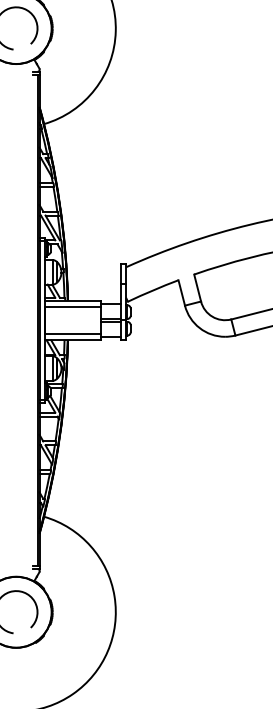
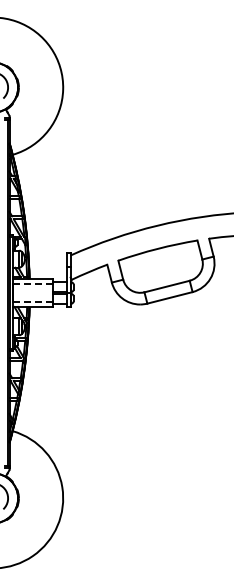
line: (73, 306) -> (33, 283), solid -> dashed
line: (73, 333) -> (33, 302), solid -> dashed

